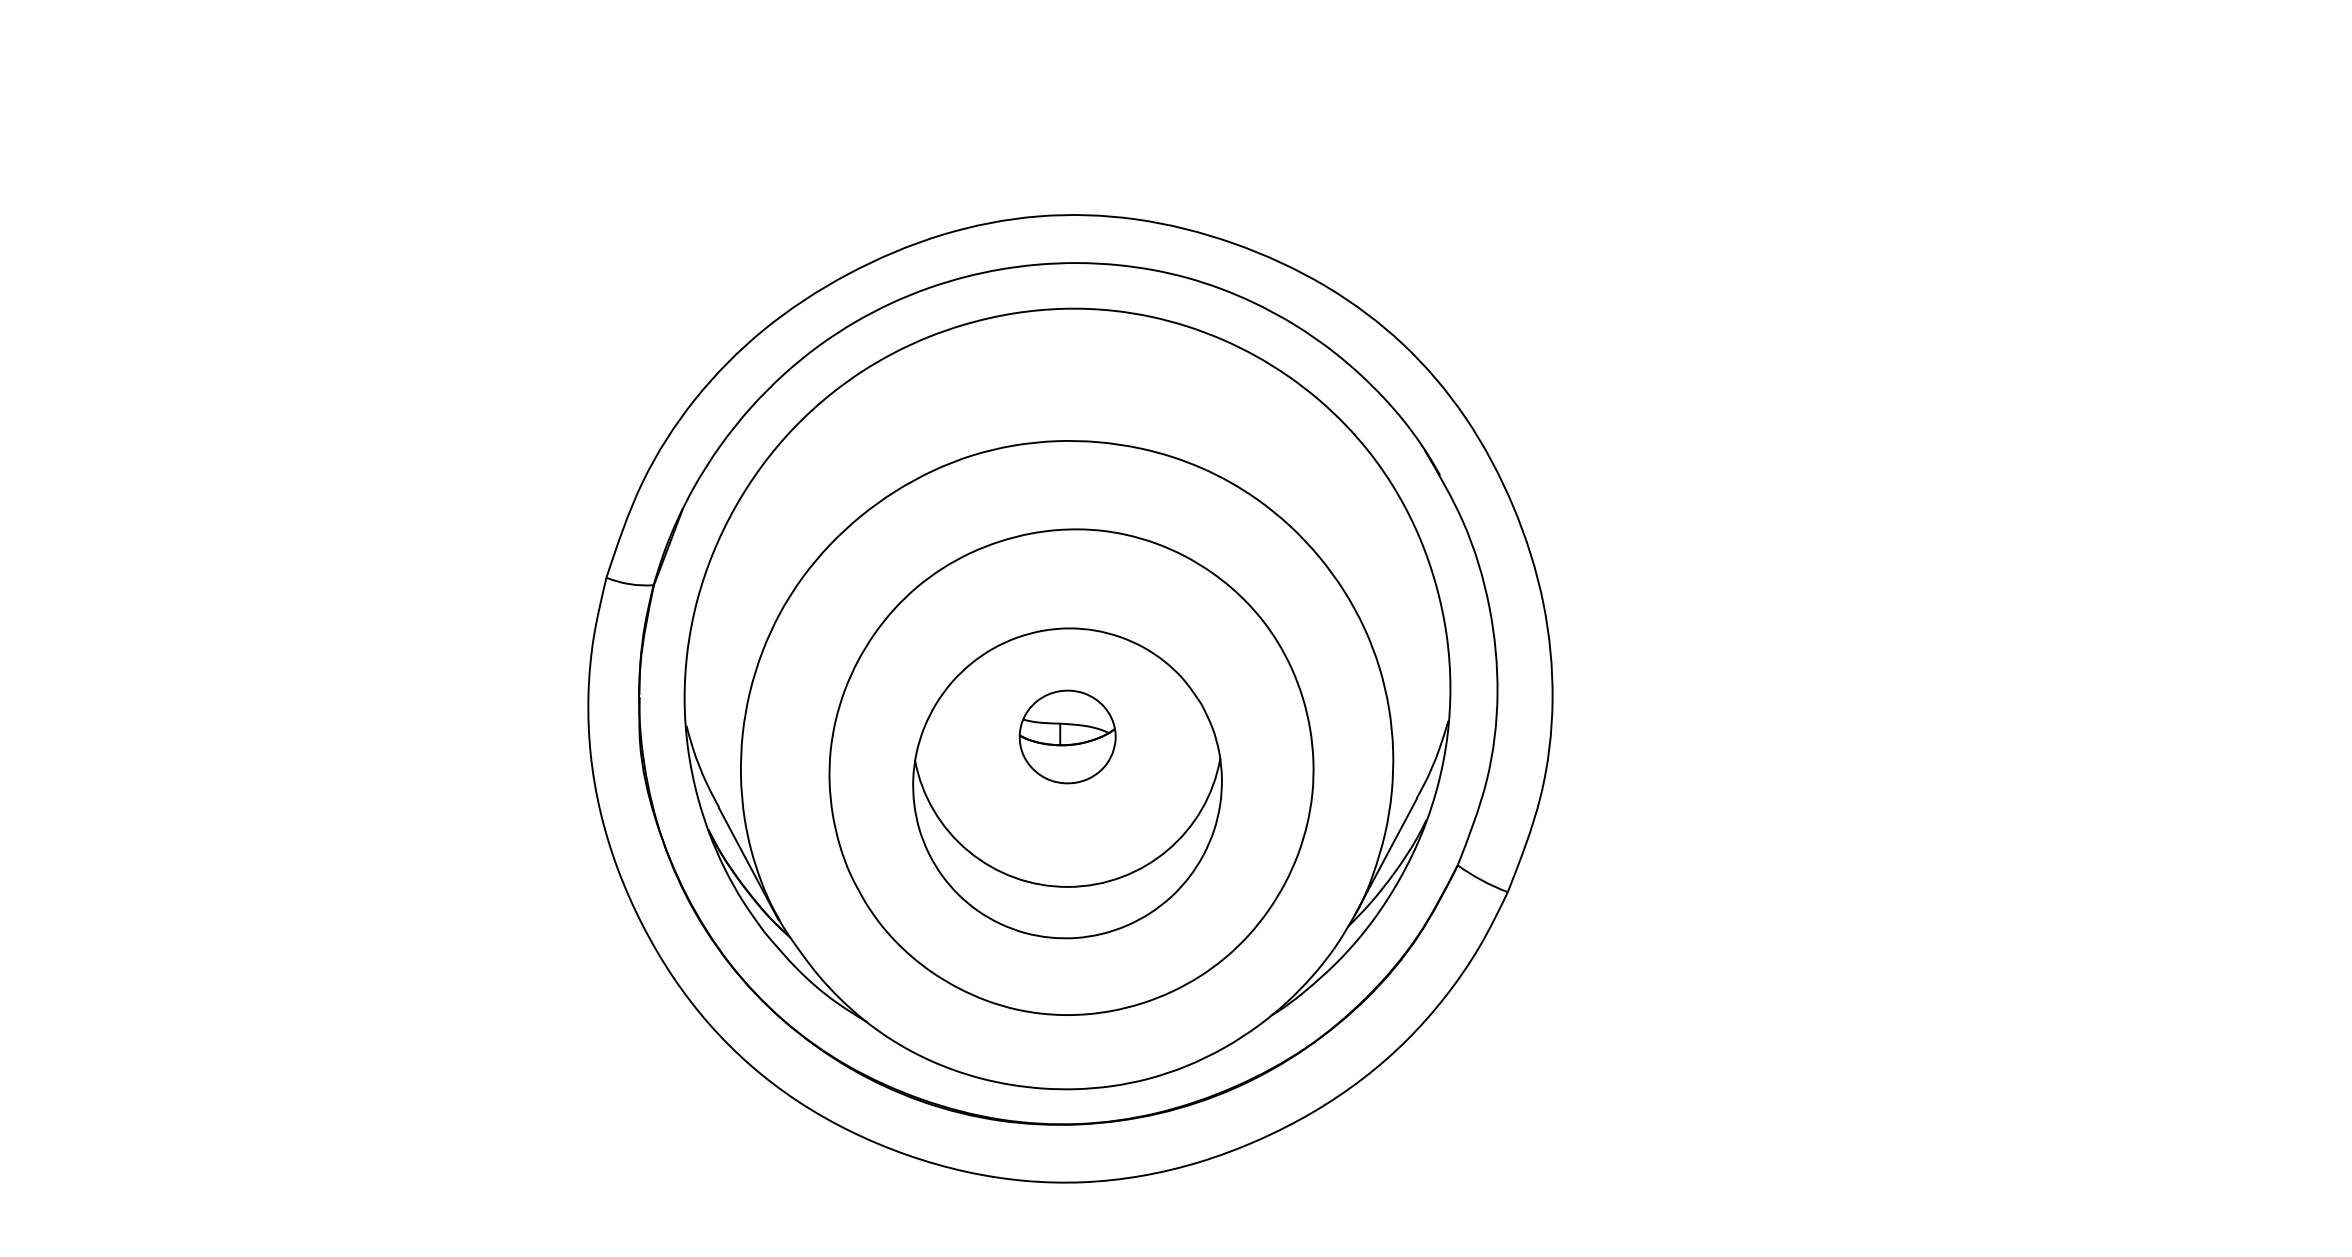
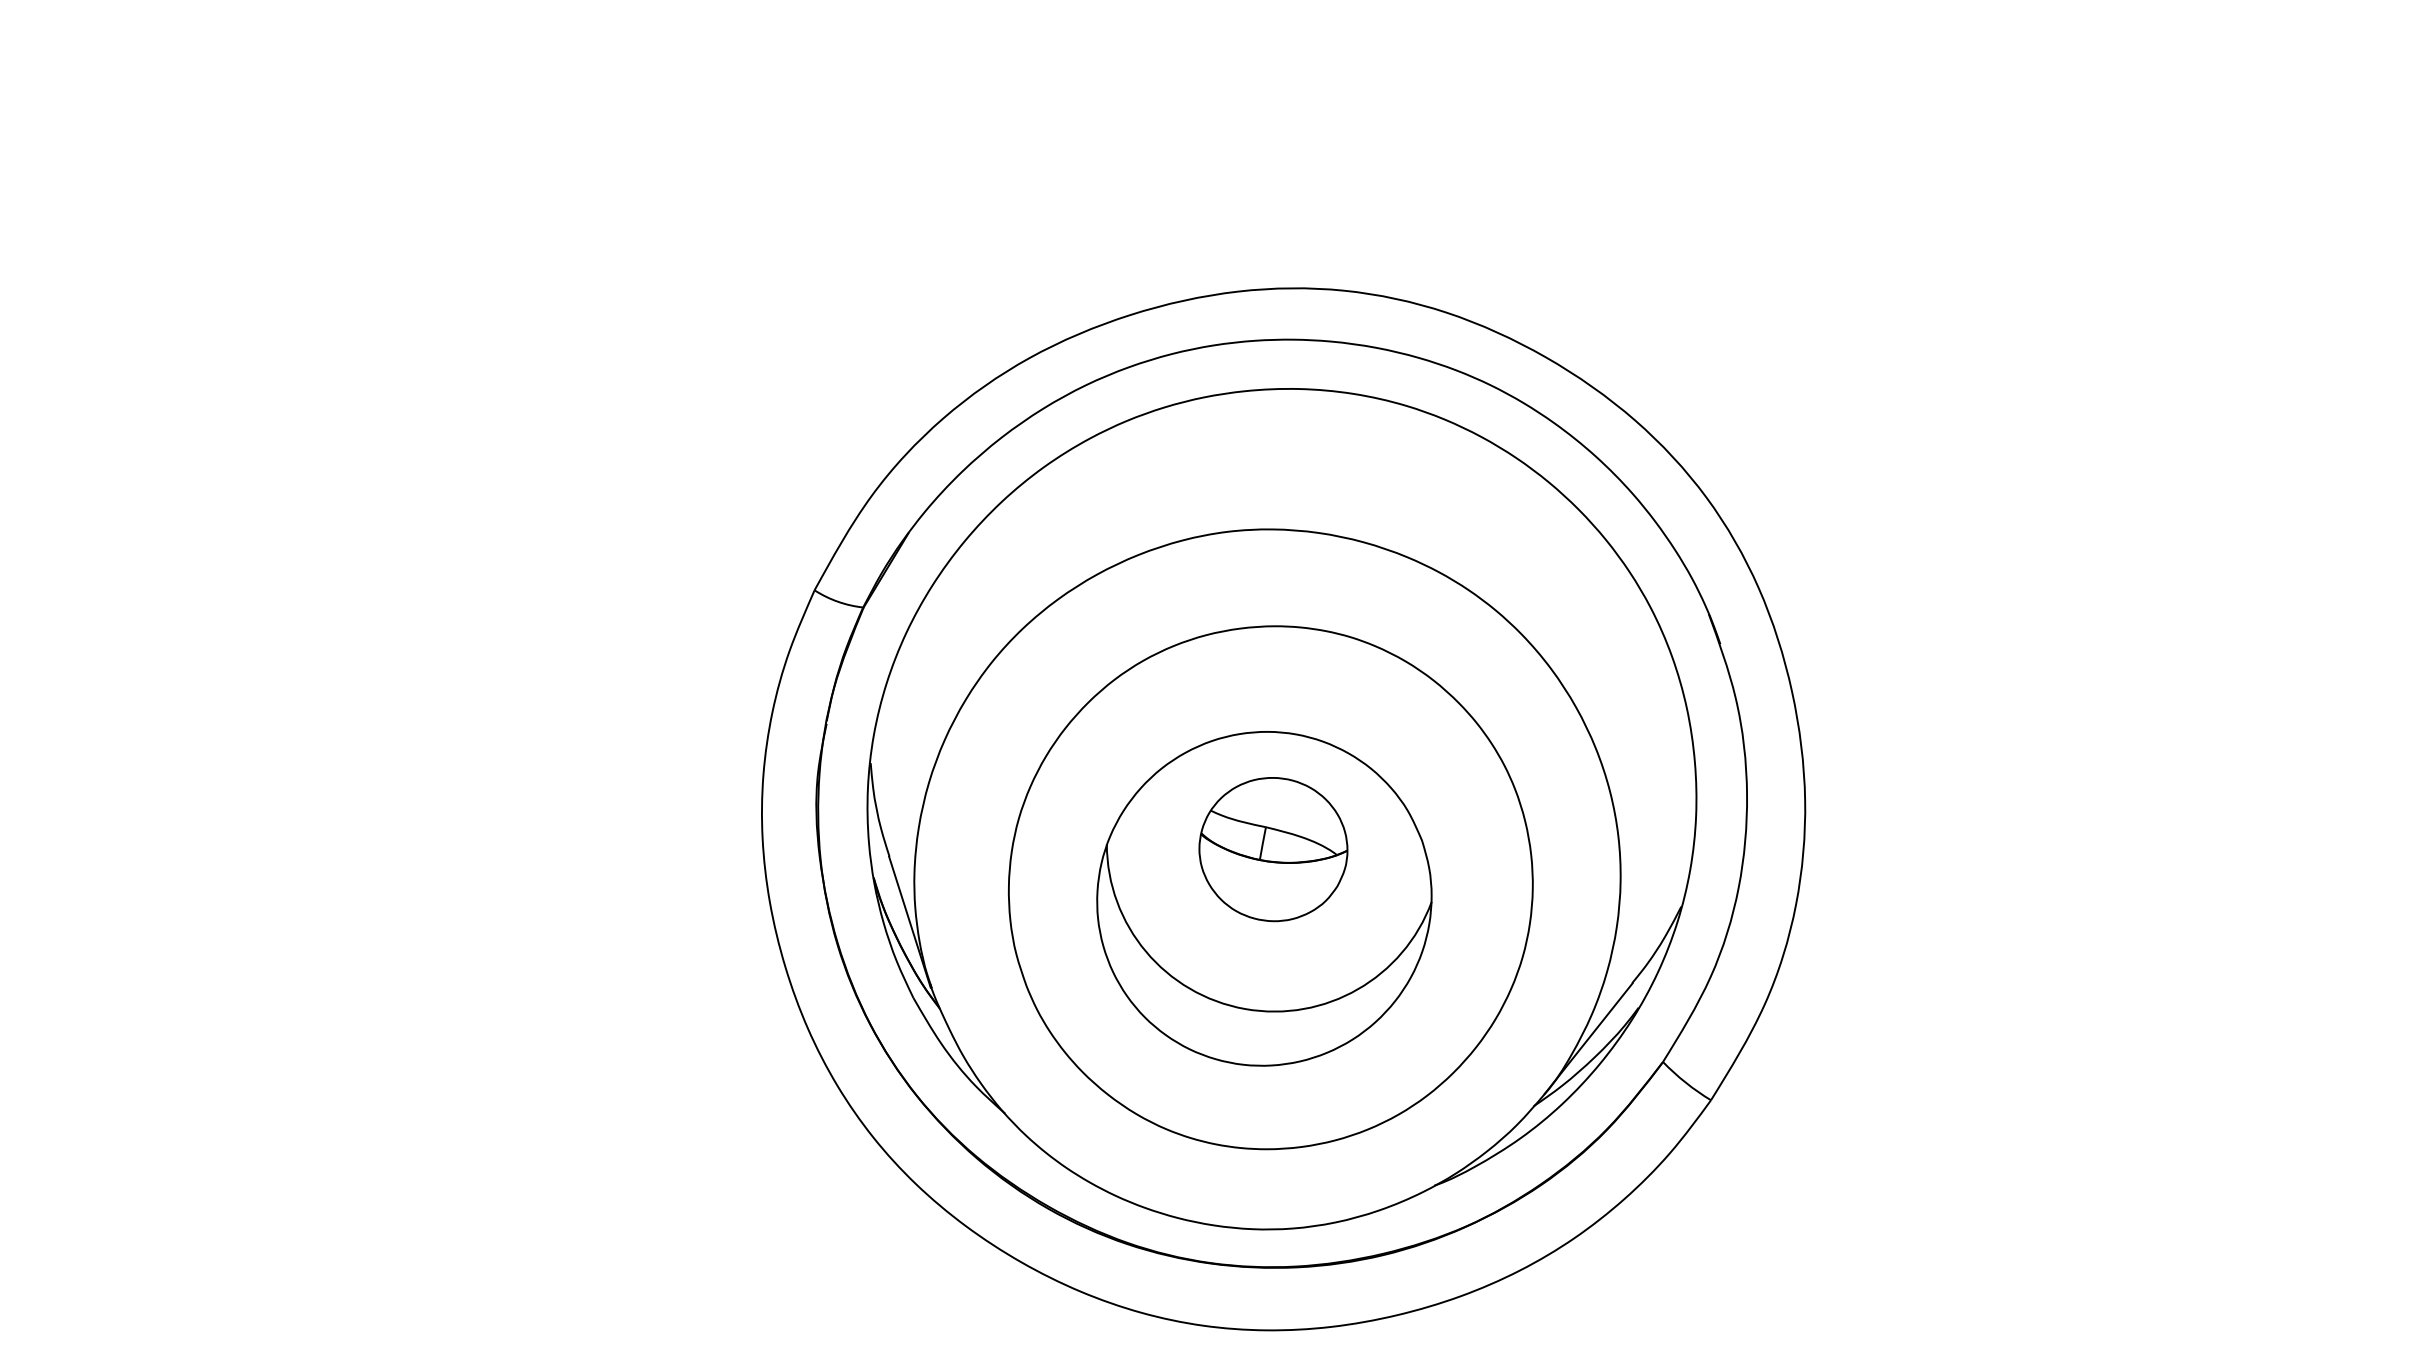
part: (1067, 736) -> (1273, 848), size x1.43

